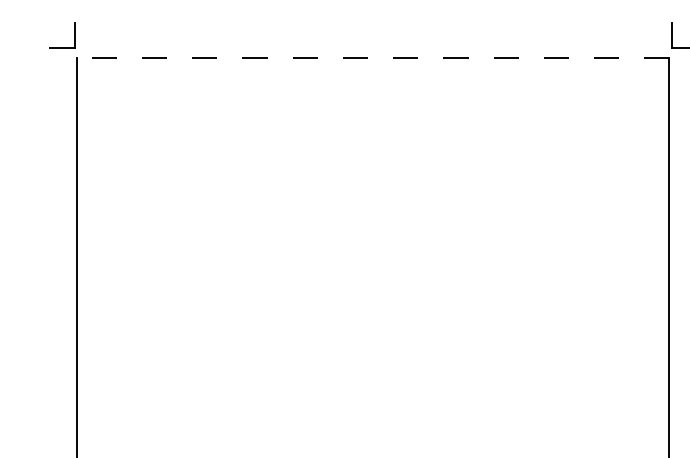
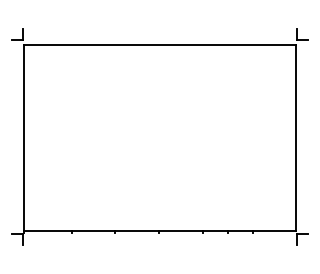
line: (372, 57) -> (159, 44), dashed -> solid

